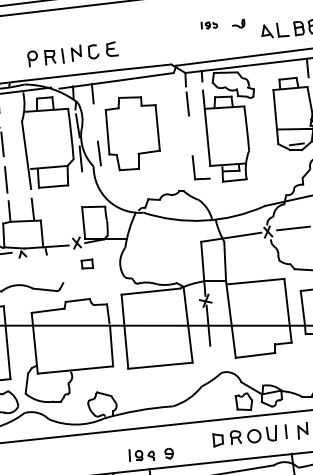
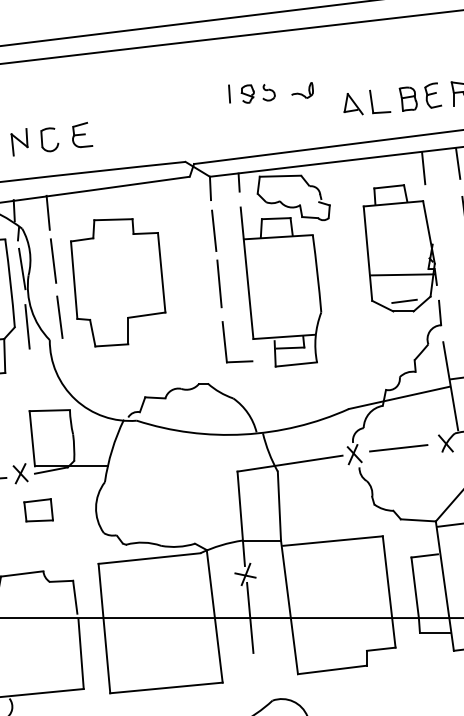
part: (209, 25) -> (252, 93), size x1.67
line: (95, 120) -> (52, 259), added
line: (190, 134) -> (218, 284), added
part: (87, 263) -> (39, 509), size x1.43

